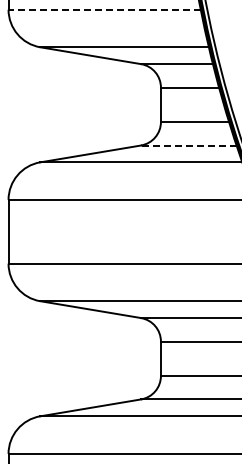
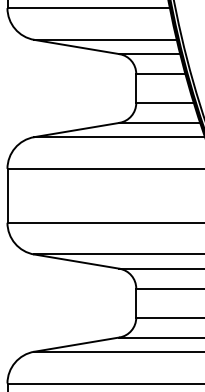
line: (104, 9) -> (88, 7), dashed -> solid
line: (188, 145) -> (159, 122), dashed -> solid

